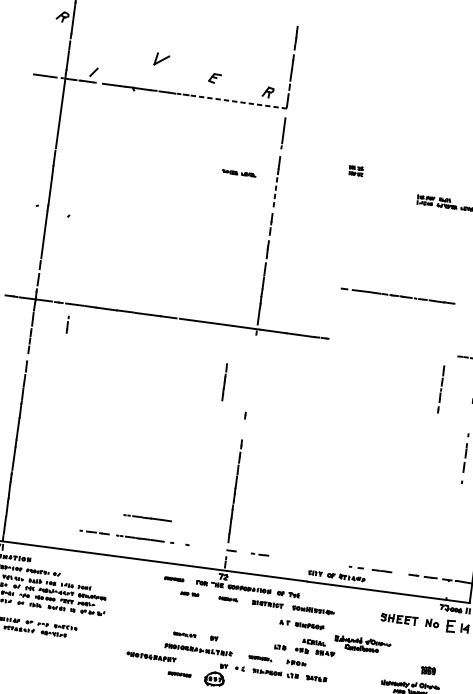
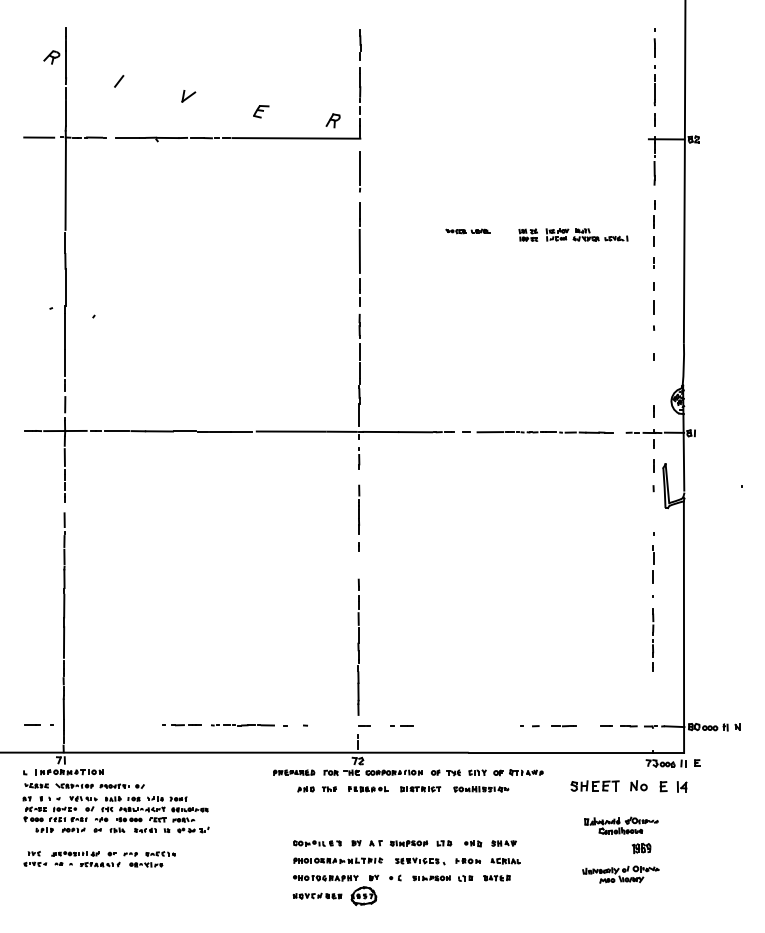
part: (161, 59) -> (188, 96), size x0.71
line: (94, 72) -> (119, 81), moved
line: (238, 102) -> (296, 138), dashed -> solid
part: (356, 170) -> (528, 234), moved
part: (238, 173) -> (467, 231), moved
line: (275, 193) -> (359, 251), dashed -> solid
line: (397, 296) -> (537, 432), moved
line: (67, 324) -> (359, 458), moved
line: (224, 382) -> (359, 509), moved
part: (441, 389) -> (653, 639), moved
line: (147, 518) -> (248, 697), removed
part: (336, 576) -> (505, 772), moved
part: (174, 579) -> (294, 772), size x1.67
part: (189, 594) -> (316, 789), size x1.67
part: (228, 599) -> (368, 789), size x1.67
part: (301, 625) -> (398, 843), moved
part: (450, 626) -> (663, 786), size x0.62
part: (184, 634) -> (317, 843), size x1.67
part: (314, 641) -> (505, 860), moved
part: (362, 644) -> (621, 825), moved
part: (151, 657) -> (325, 878), moved
part: (260, 658) -> (420, 861), size x1.67
part: (179, 674) -> (317, 895), size x1.67

